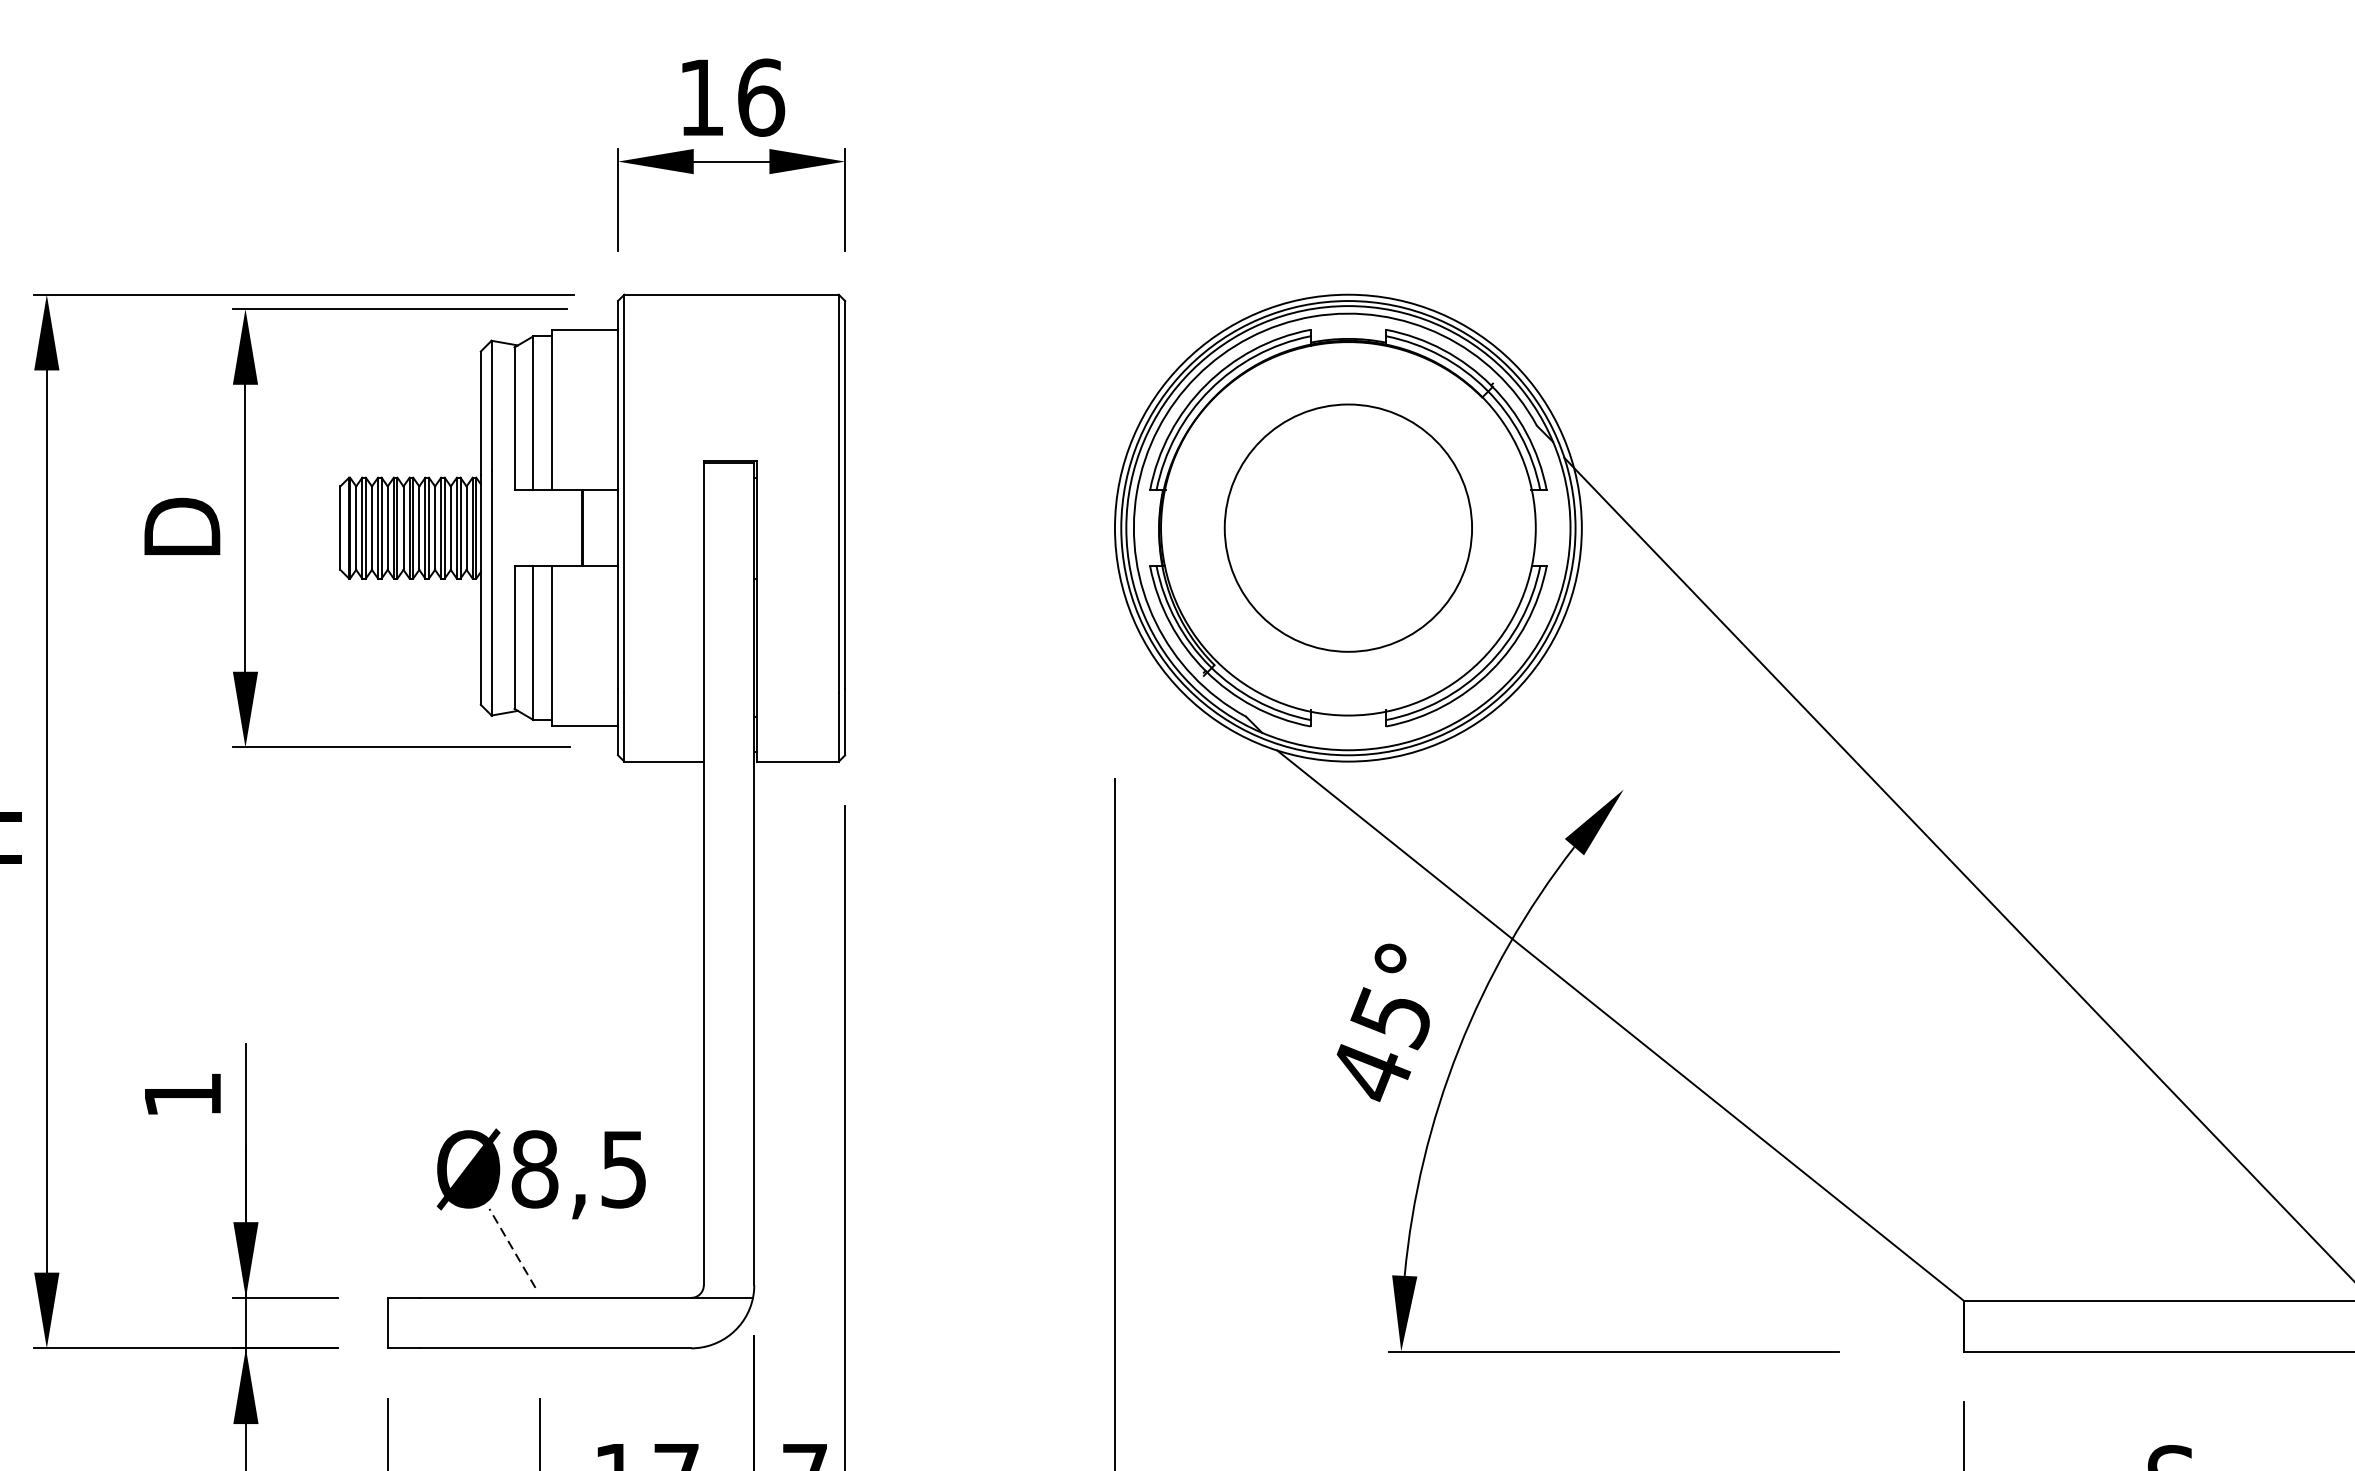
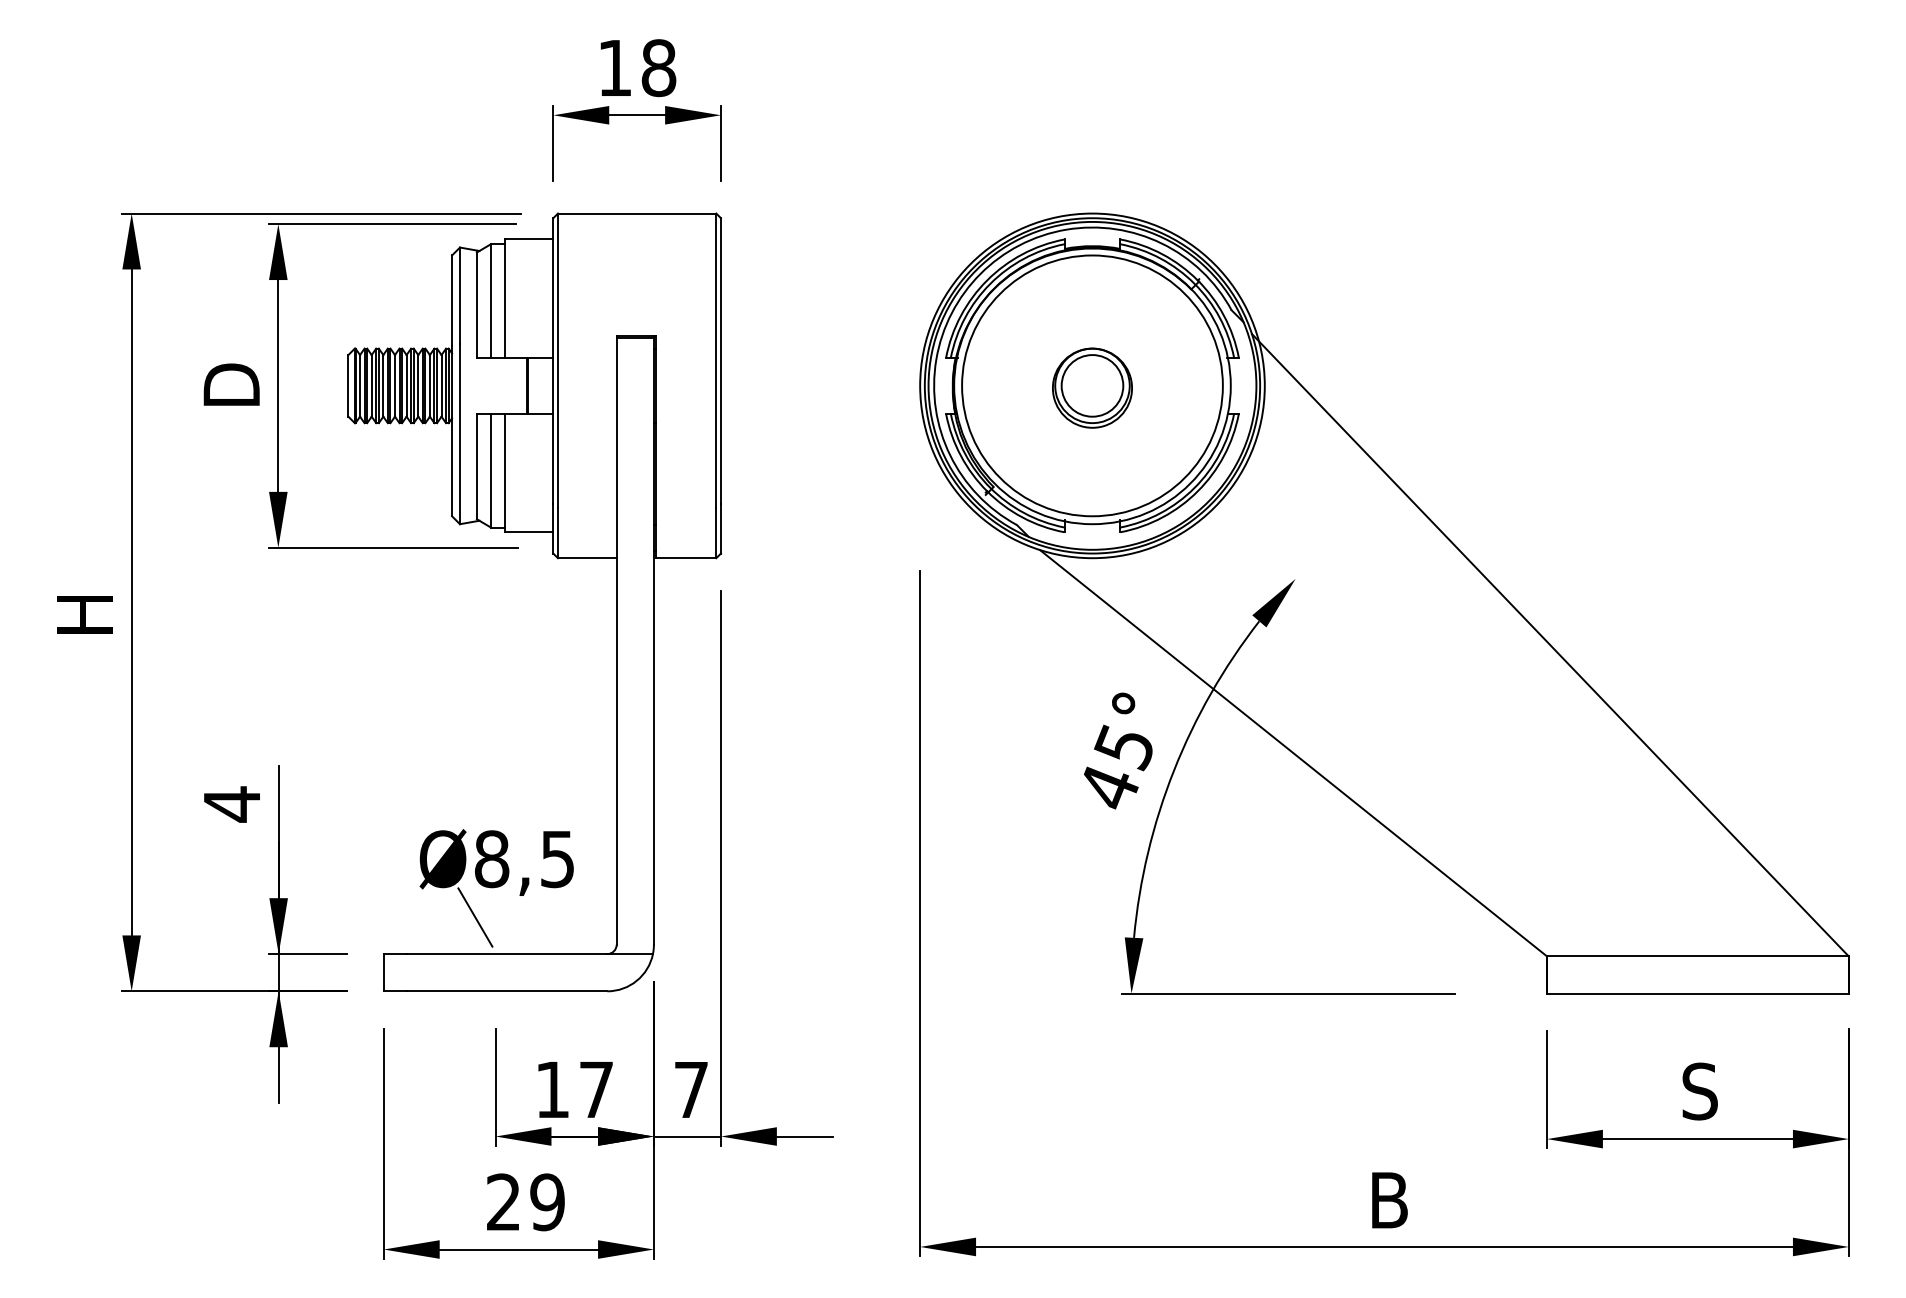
text: (760, 96) -> (658, 67), 16 -> 18
circle: (1348, 527) -> (1092, 385), size x1.43
part: (1348, 530) -> (1092, 387), added
text: (182, 1095) -> (231, 804), 1 -> 4
line: (512, 1248) -> (475, 917), dashed -> solid

